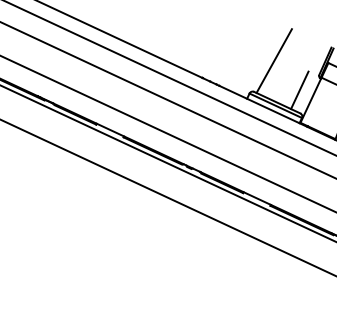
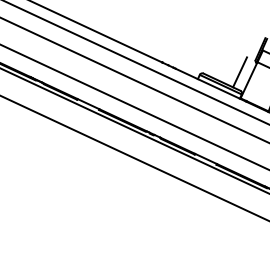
line: (273, 60) -> (219, 48), removed

